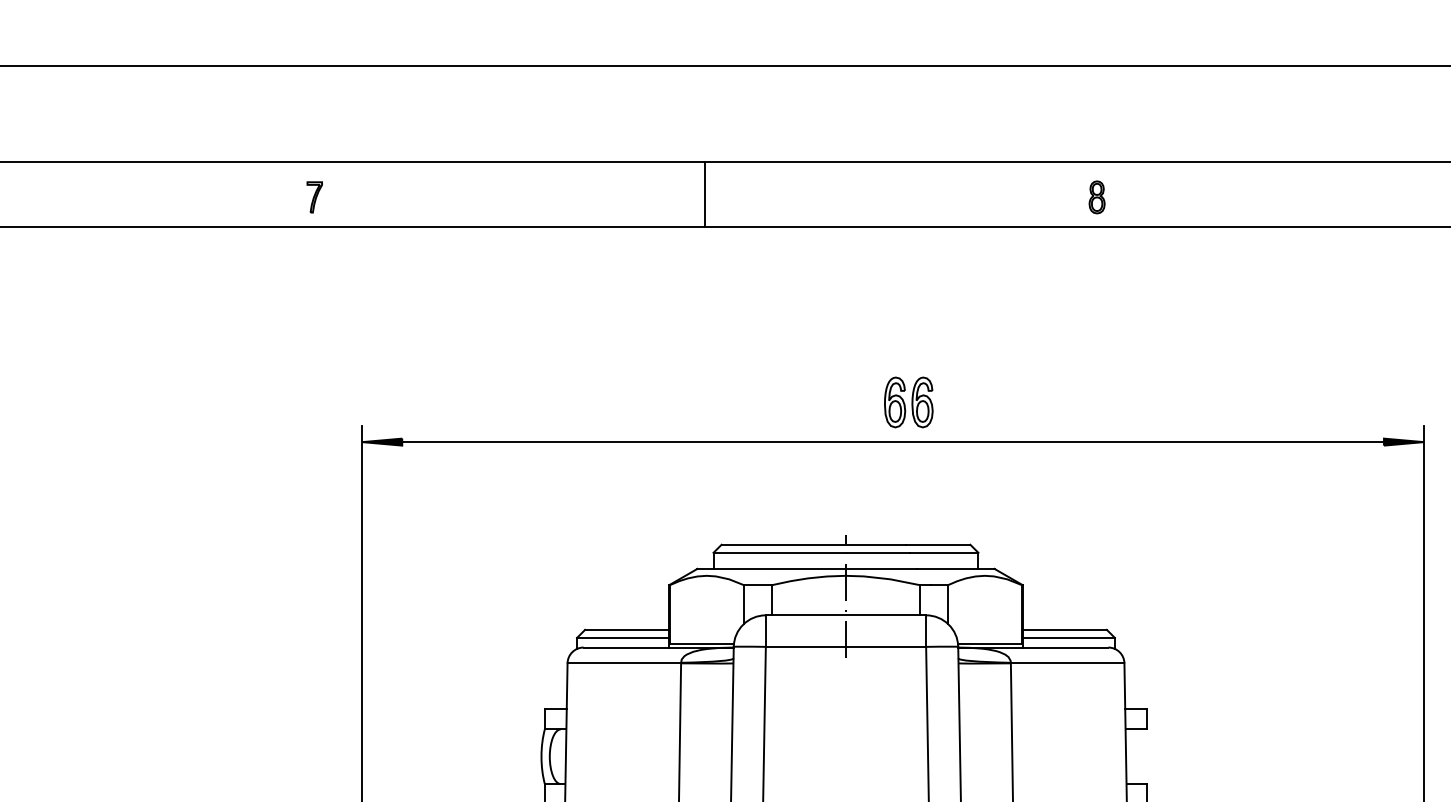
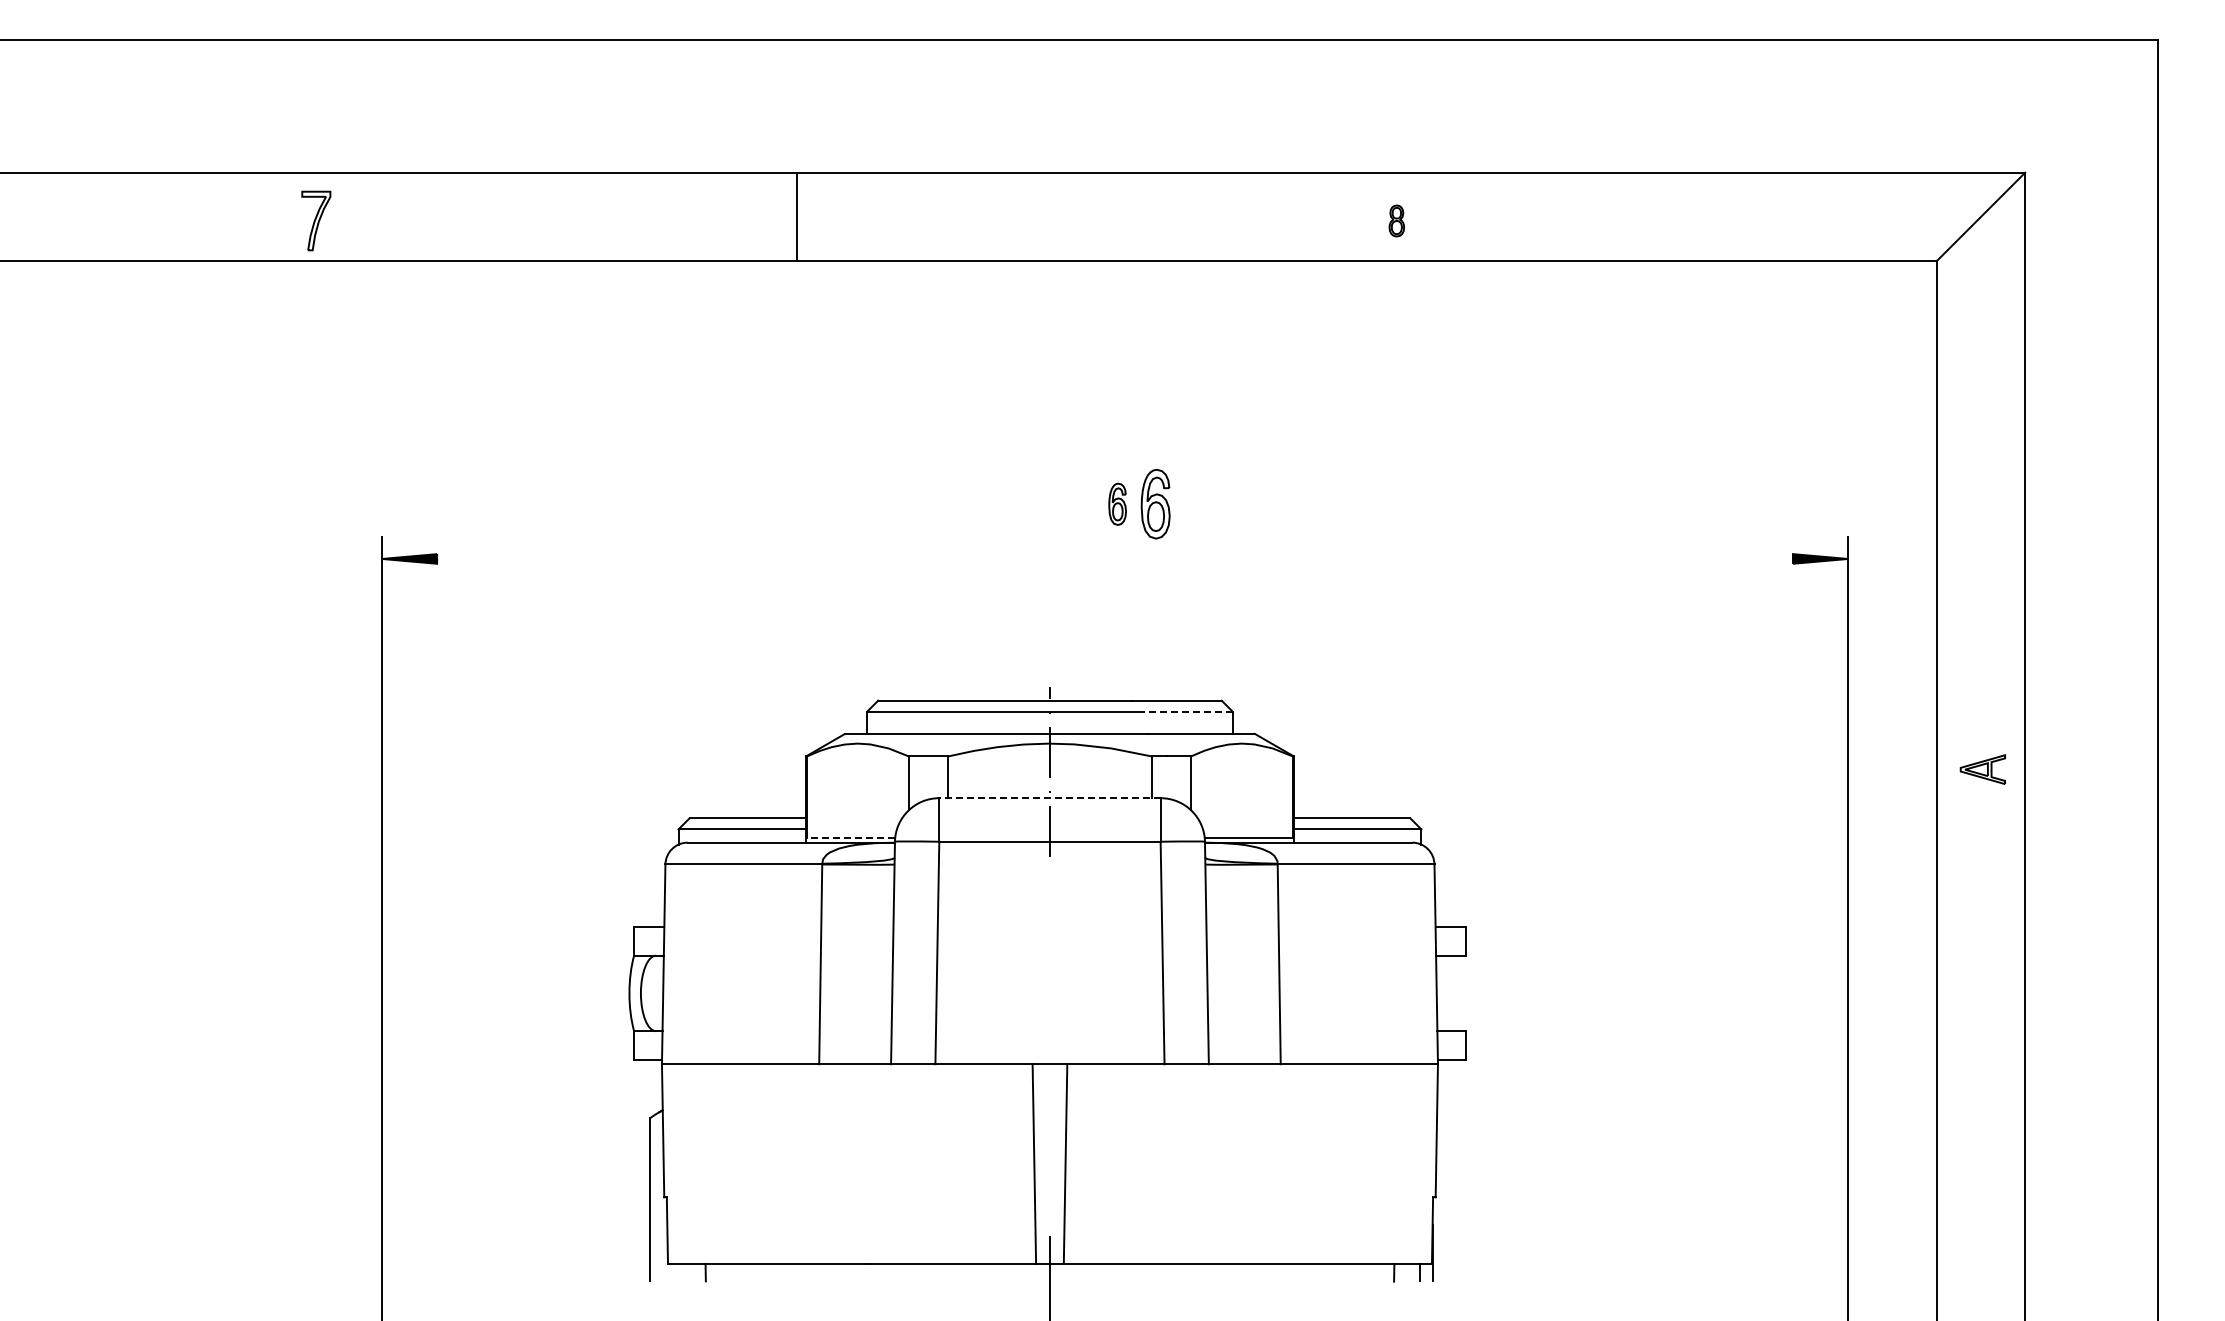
line: (705, 194) -> (796, 216), moved
part: (314, 197) -> (316, 220), size x1.4
part: (1096, 197) -> (1396, 220), size x0.7
part: (894, 402) -> (1117, 504), size x0.6
line: (892, 441) -> (1114, 558), removed
line: (944, 552) -> (1185, 711), solid -> dashed
line: (845, 615) -> (1049, 798), solid -> dashed
line: (701, 644) -> (850, 838), solid -> dashed

